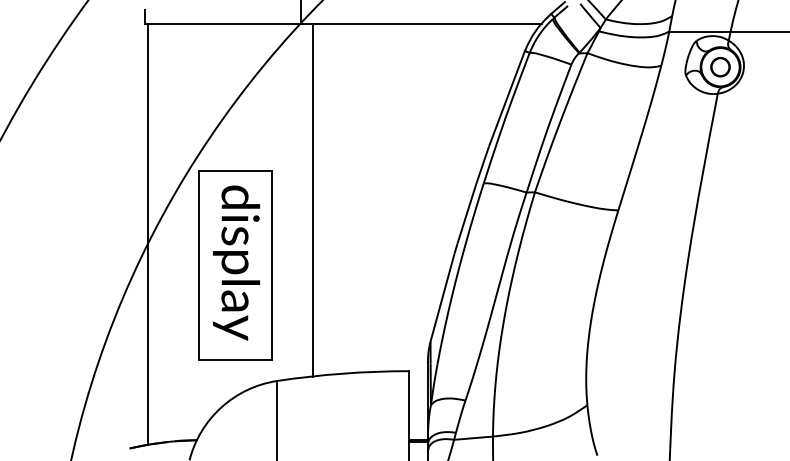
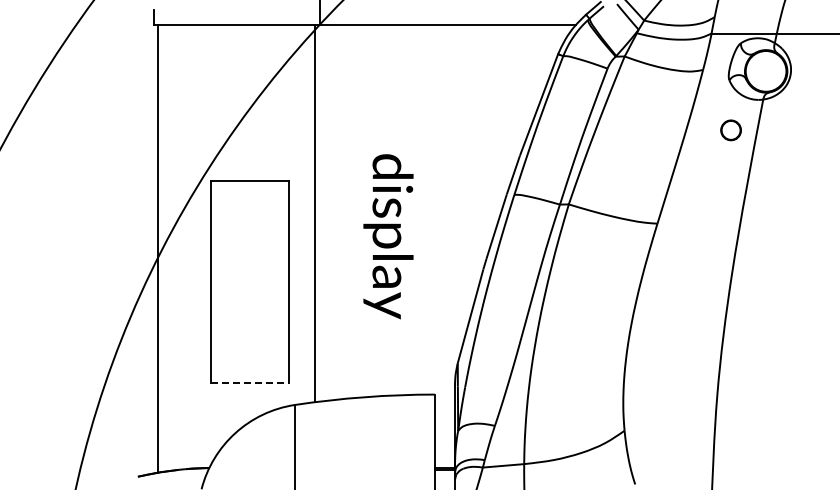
part: (719, 67) -> (730, 130), moved
line: (313, 199) -> (315, 212), moved
text: (236, 262) -> (388, 236), moved
line: (235, 360) -> (250, 383), solid -> dashed

